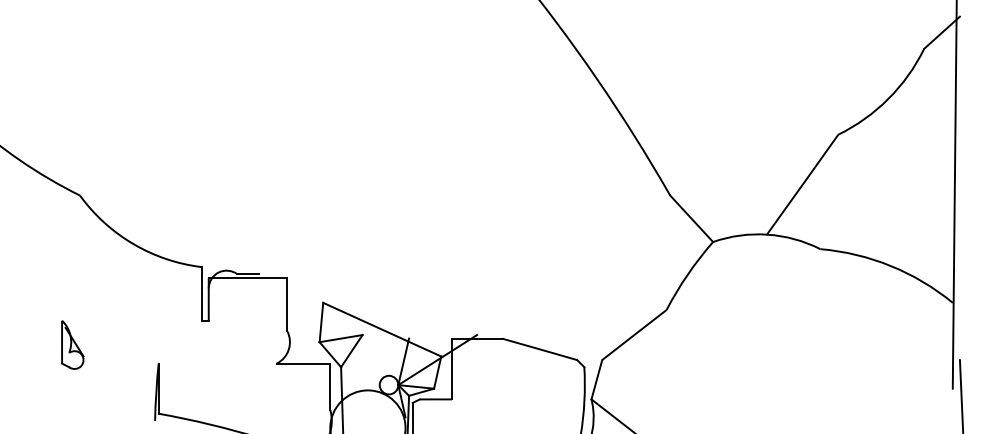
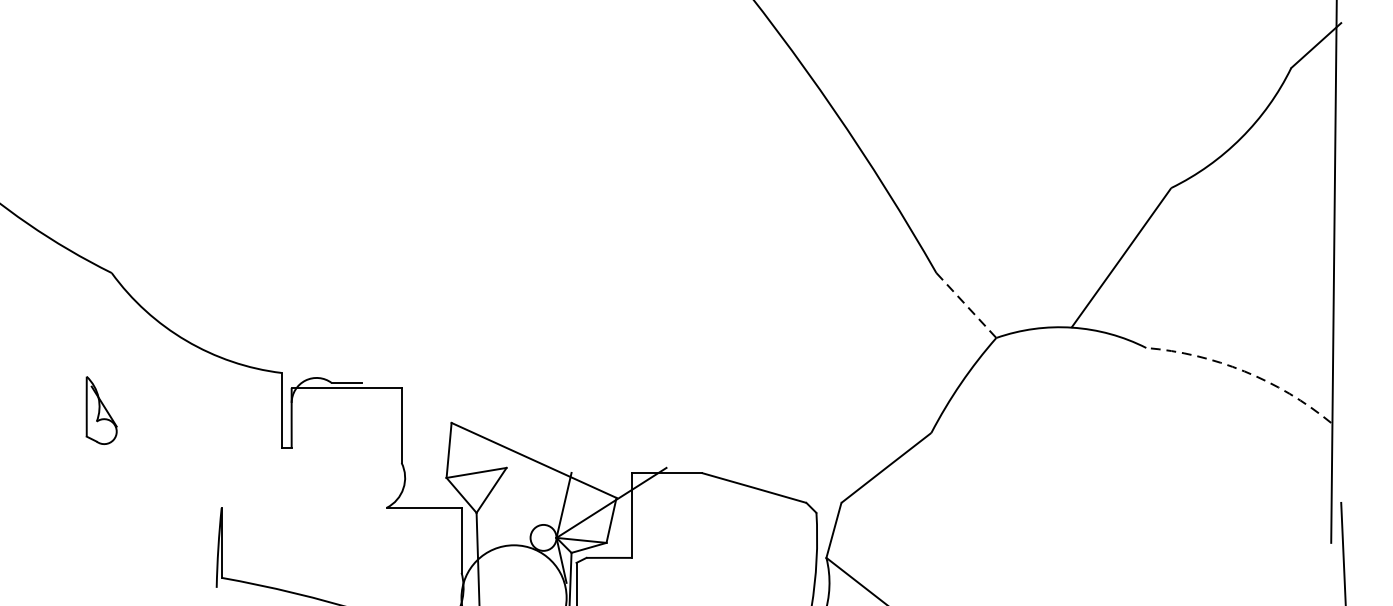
line: (691, 218) -> (966, 305), solid -> dashed
arc: (890, 265) -> (1244, 370), solid -> dashed
part: (72, 344) -> (101, 409), moved

